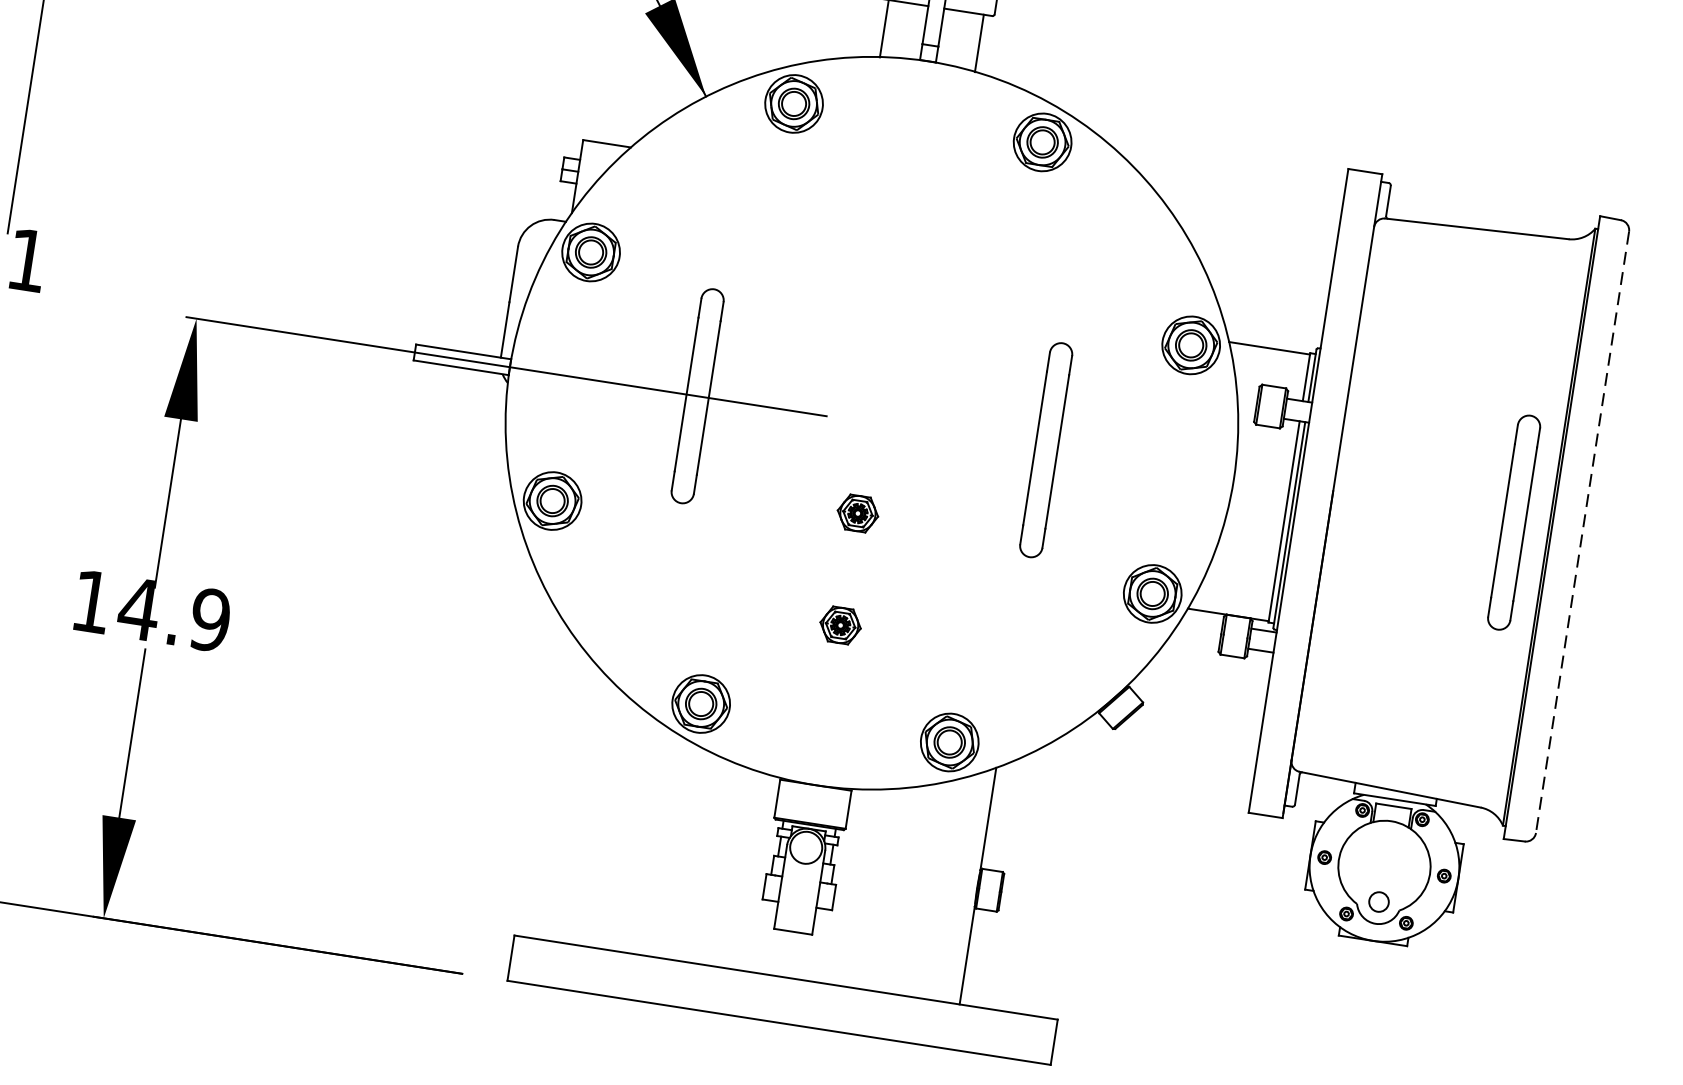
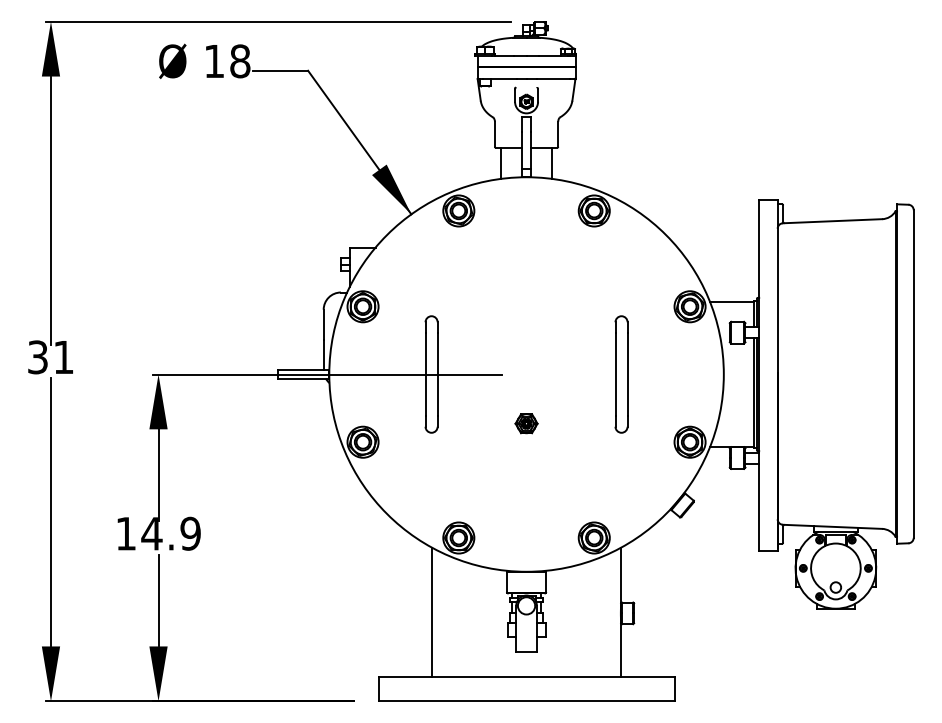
part: (1514, 522) -> (876, 374), removed
line: (1581, 533) -> (913, 374), dashed -> solid
part: (840, 625) -> (526, 484), removed
line: (630, 831) -> (431, 611), added

